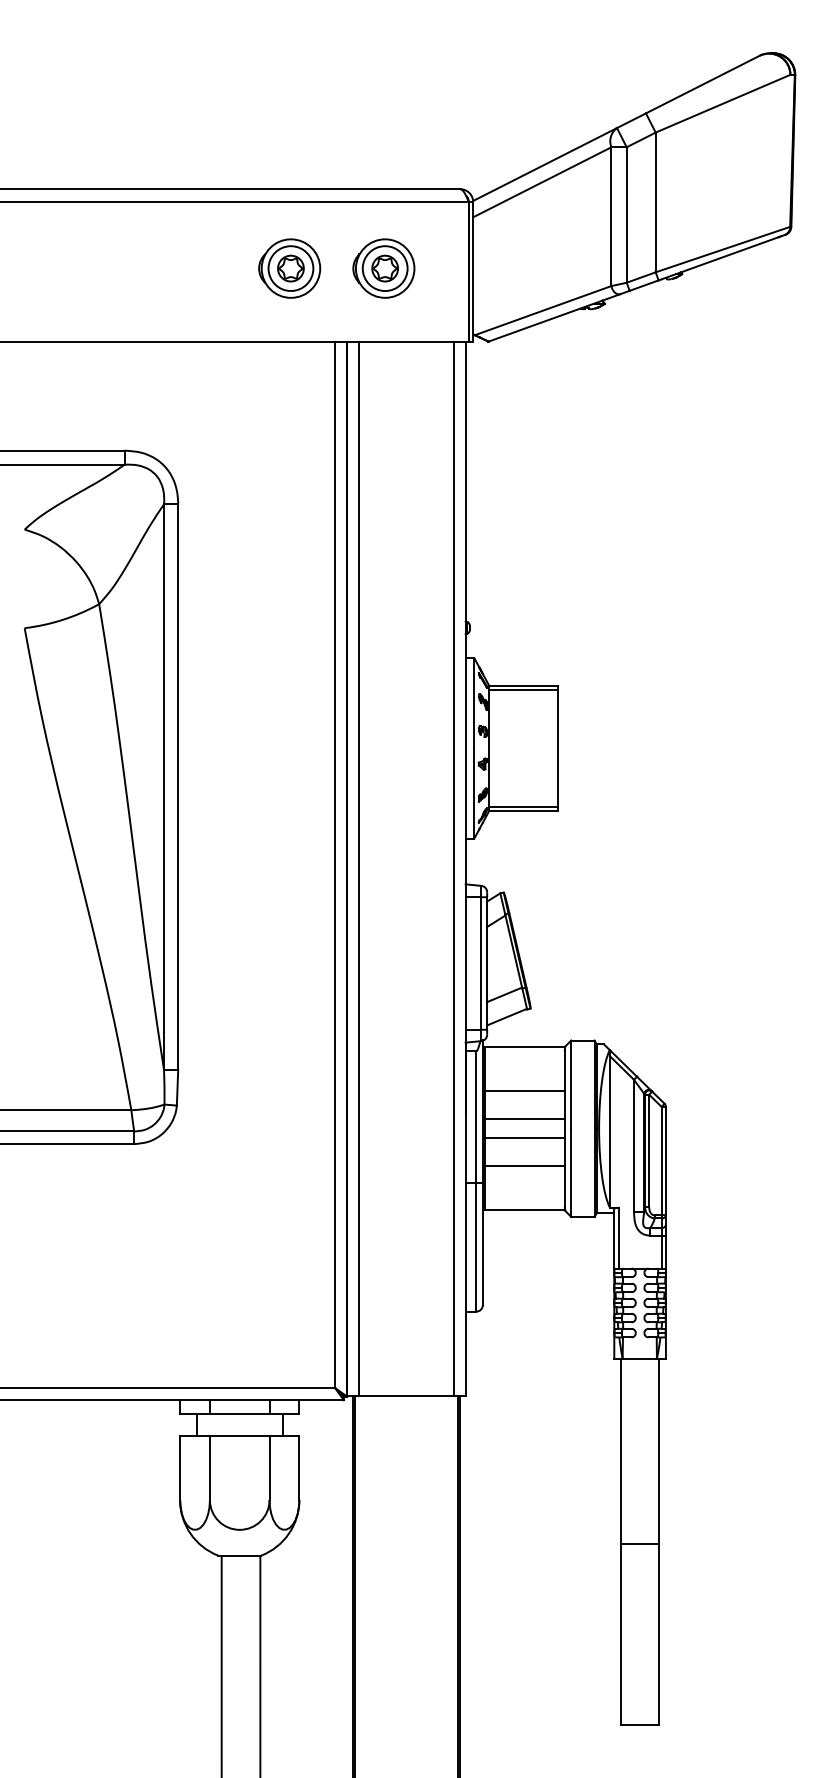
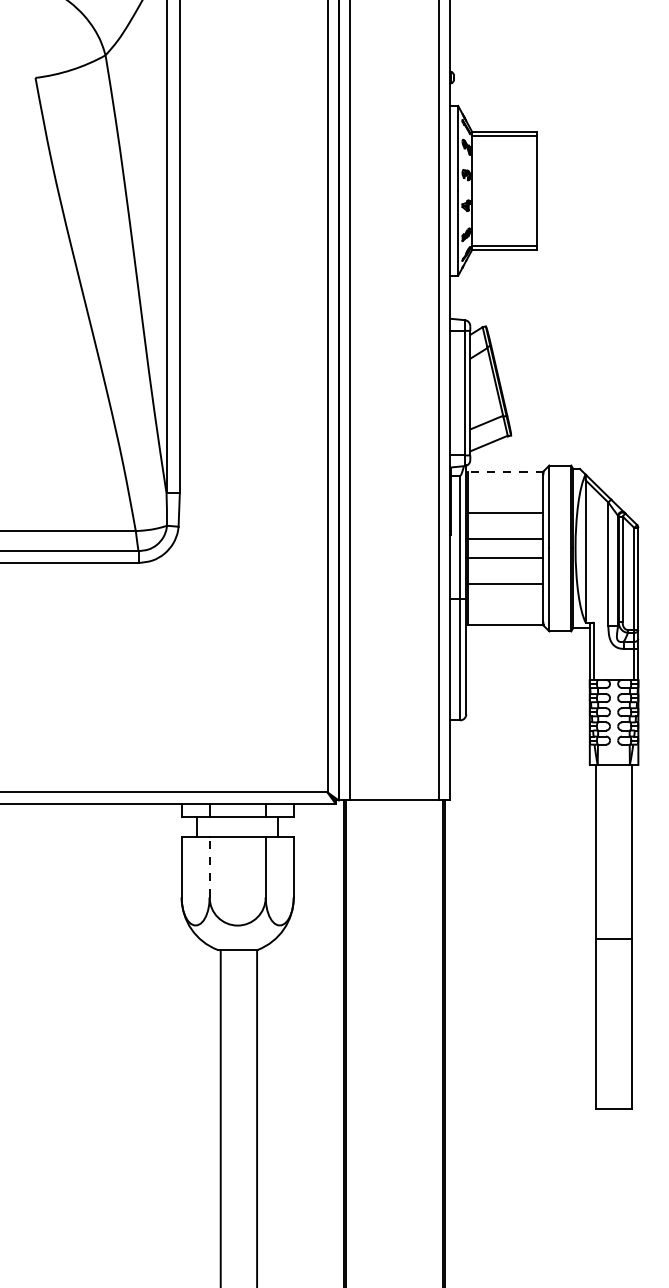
line: (524, 1046) -> (505, 471), solid -> dashed
line: (209, 1467) -> (209, 866), solid -> dashed

